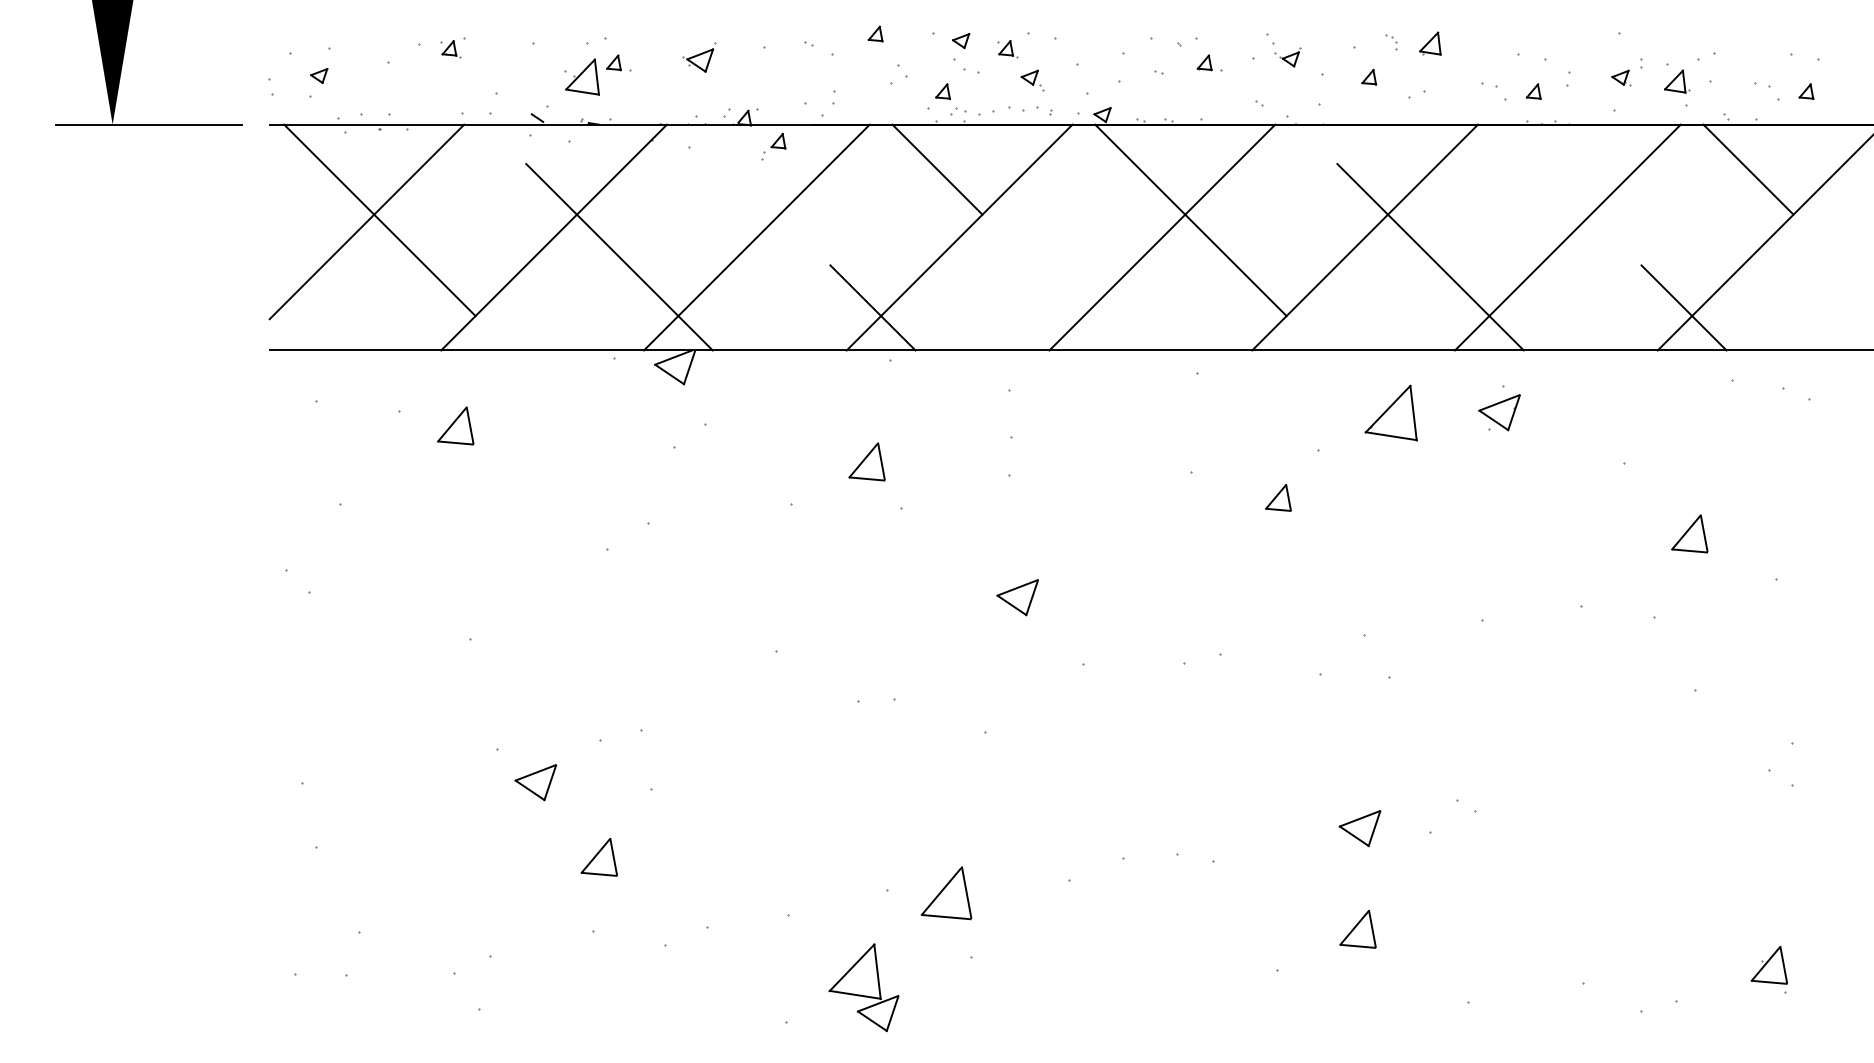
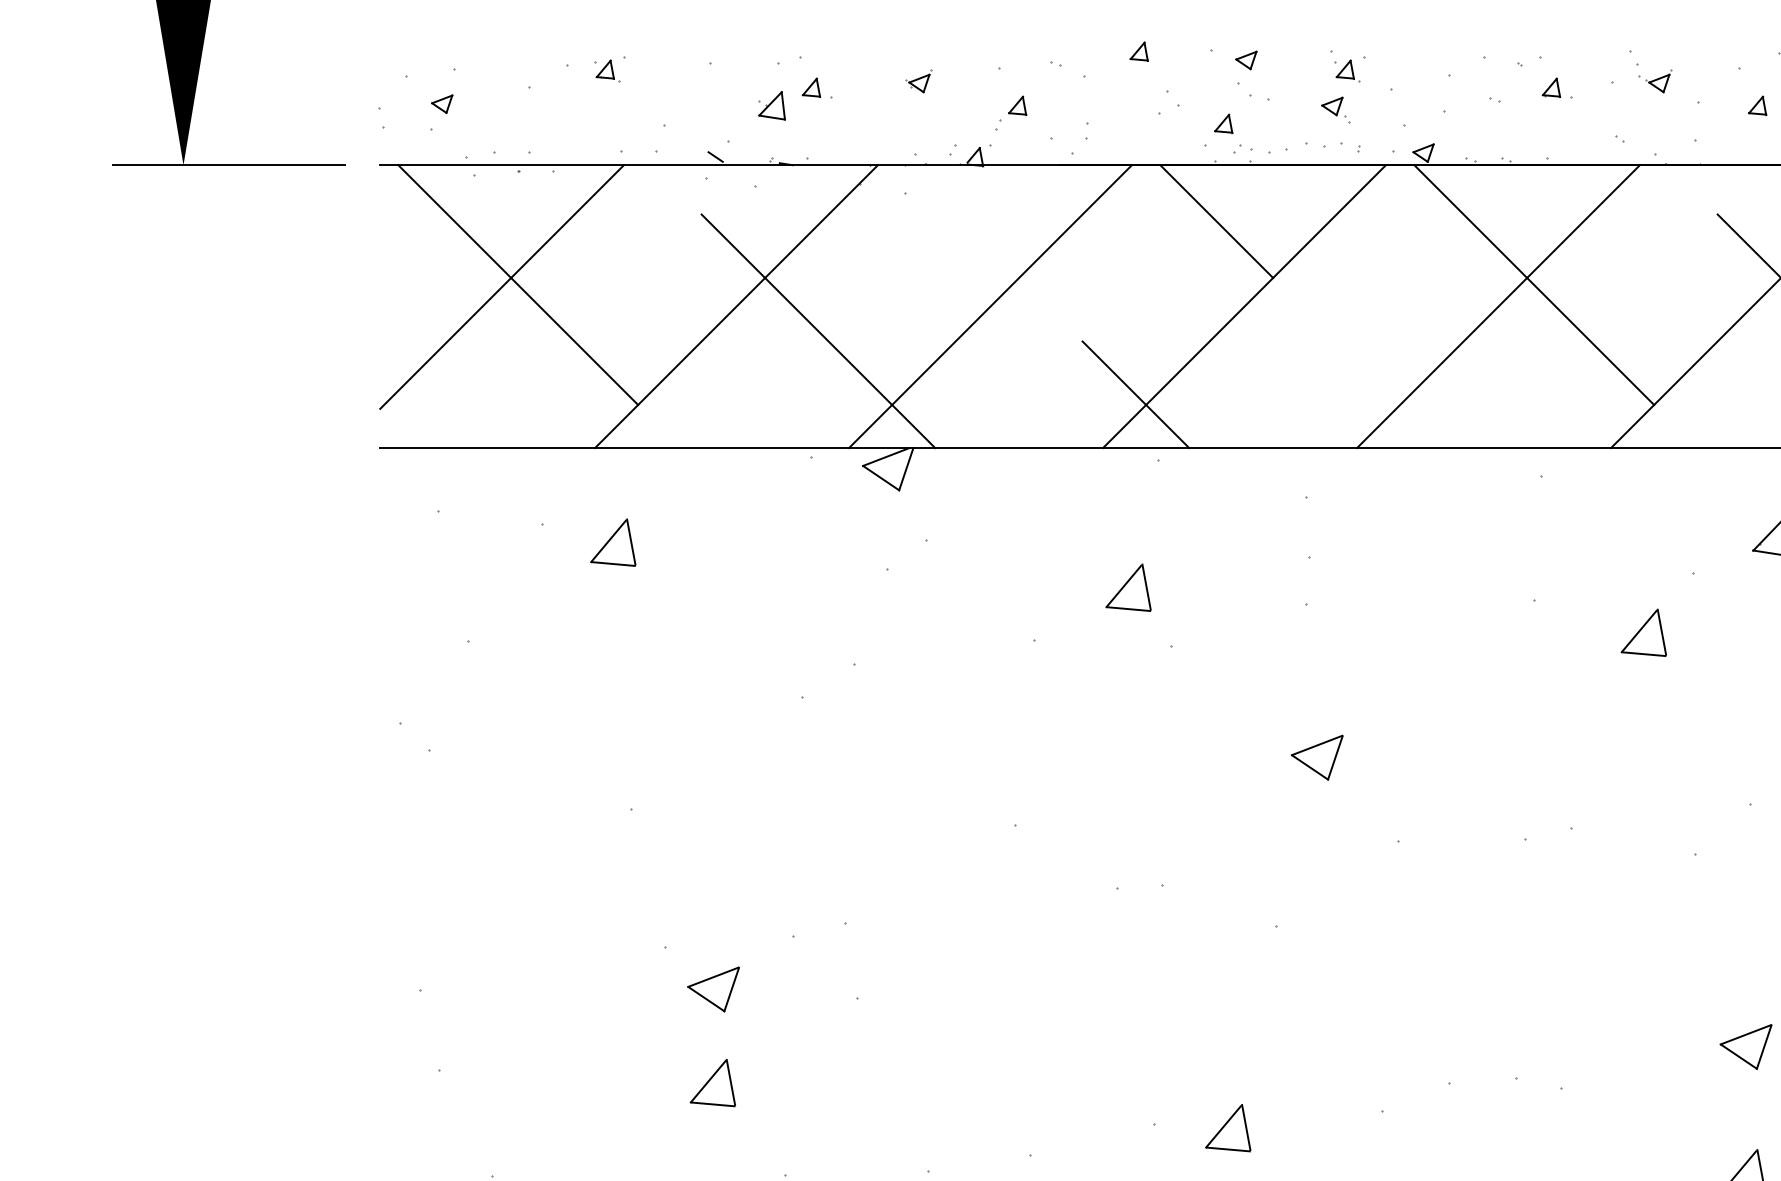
part: (1007, 49) -> (1347, 71), moved
part: (699, 57) -> (918, 81), size x0.62
part: (582, 77) -> (772, 106), size x0.62
part: (773, 146) -> (1011, 112), moved
part: (1278, 497) -> (1643, 632), size x1.43
part: (598, 857) -> (711, 1083), moved
part: (946, 893) -> (1228, 1128), size x0.71

